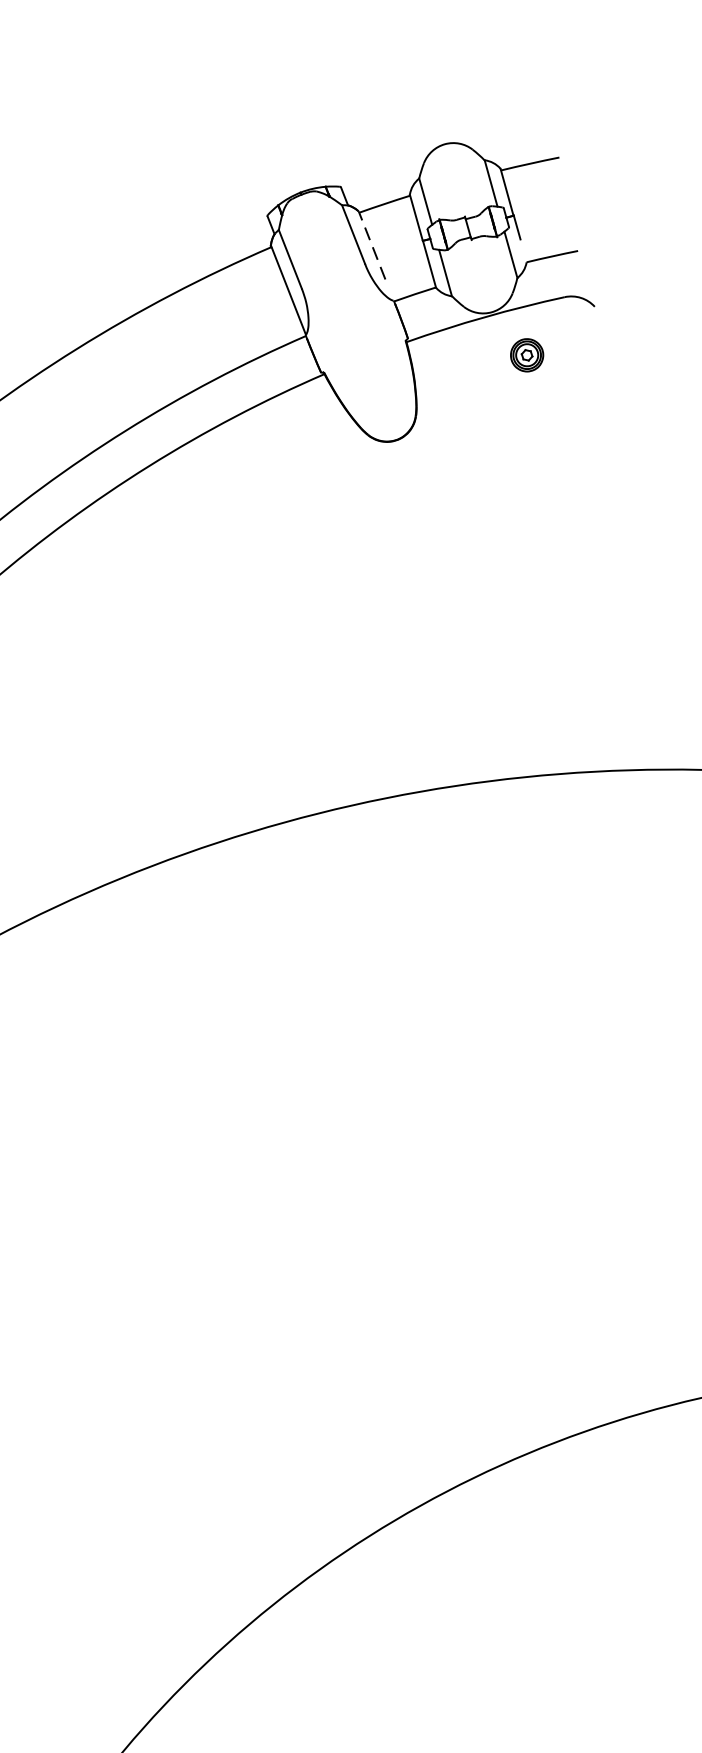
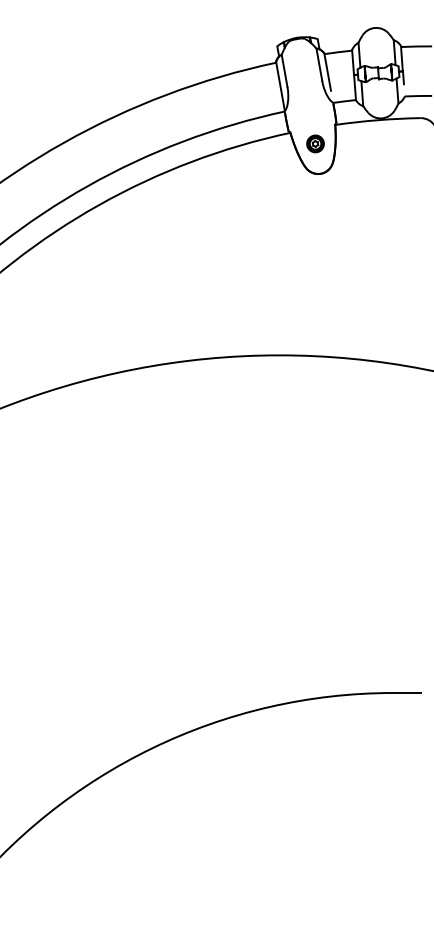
line: (371, 246) -> (327, 72), dashed -> solid
part: (526, 354) -> (315, 143), moved

